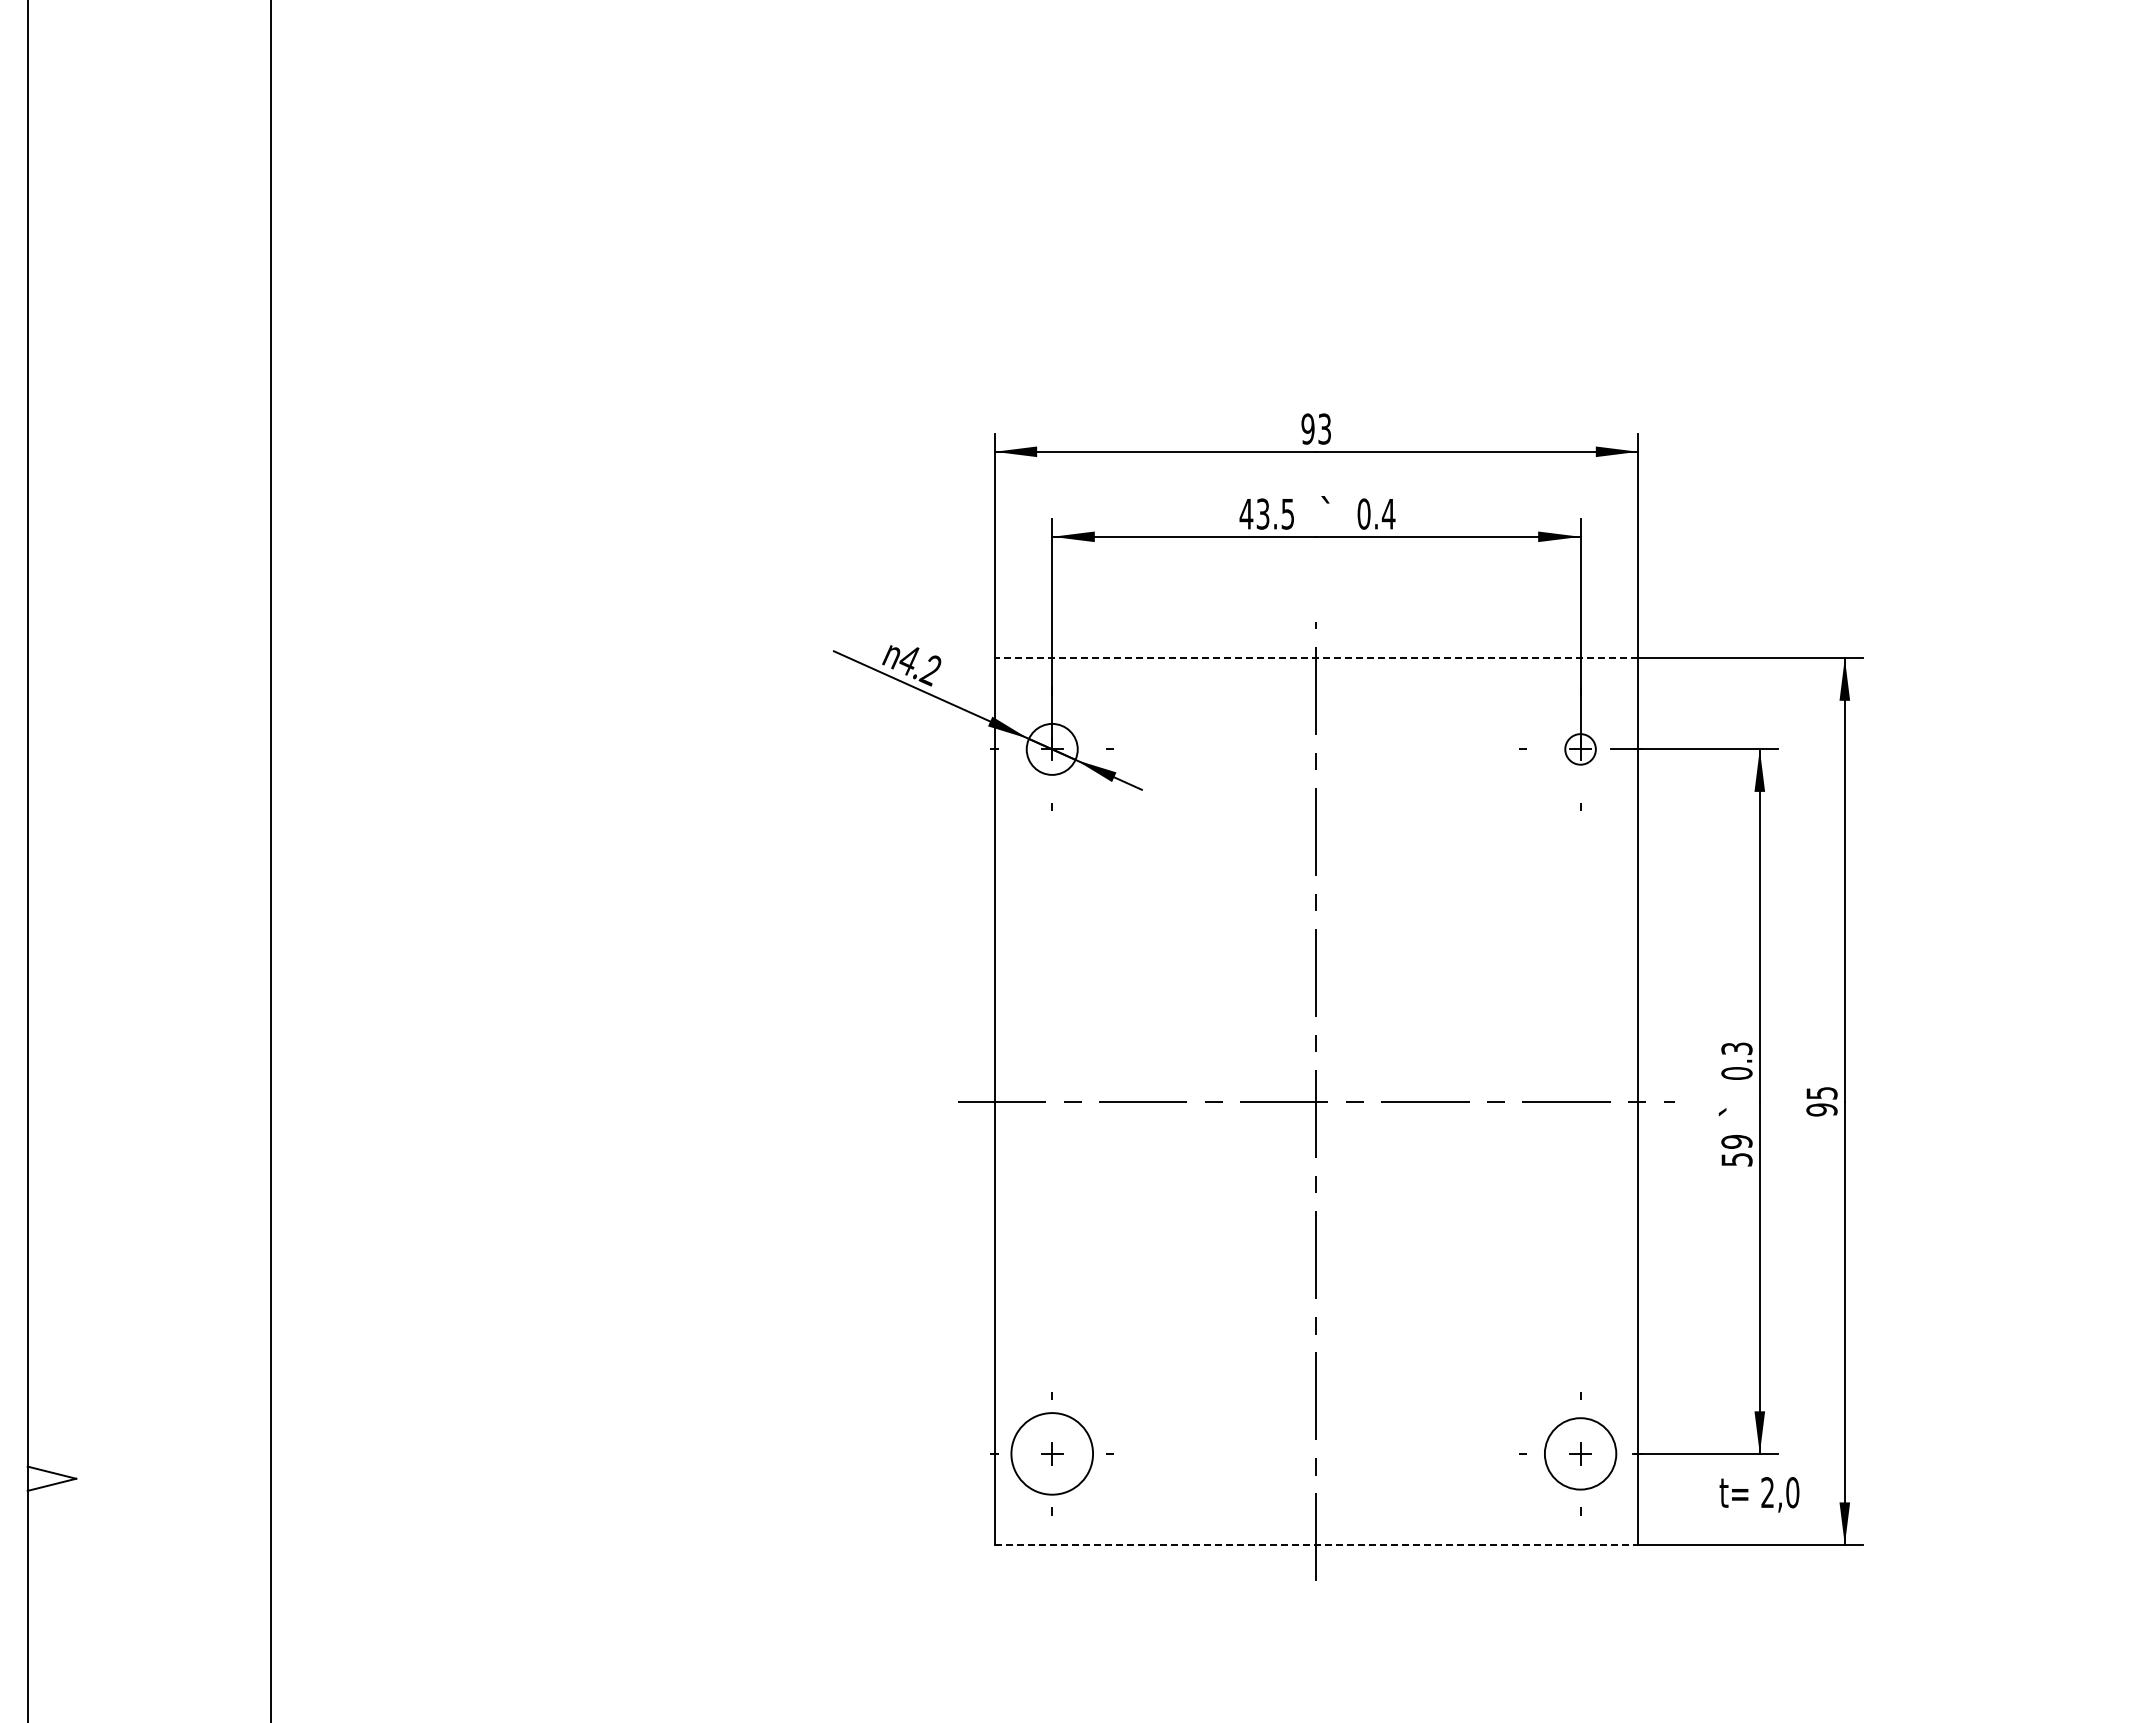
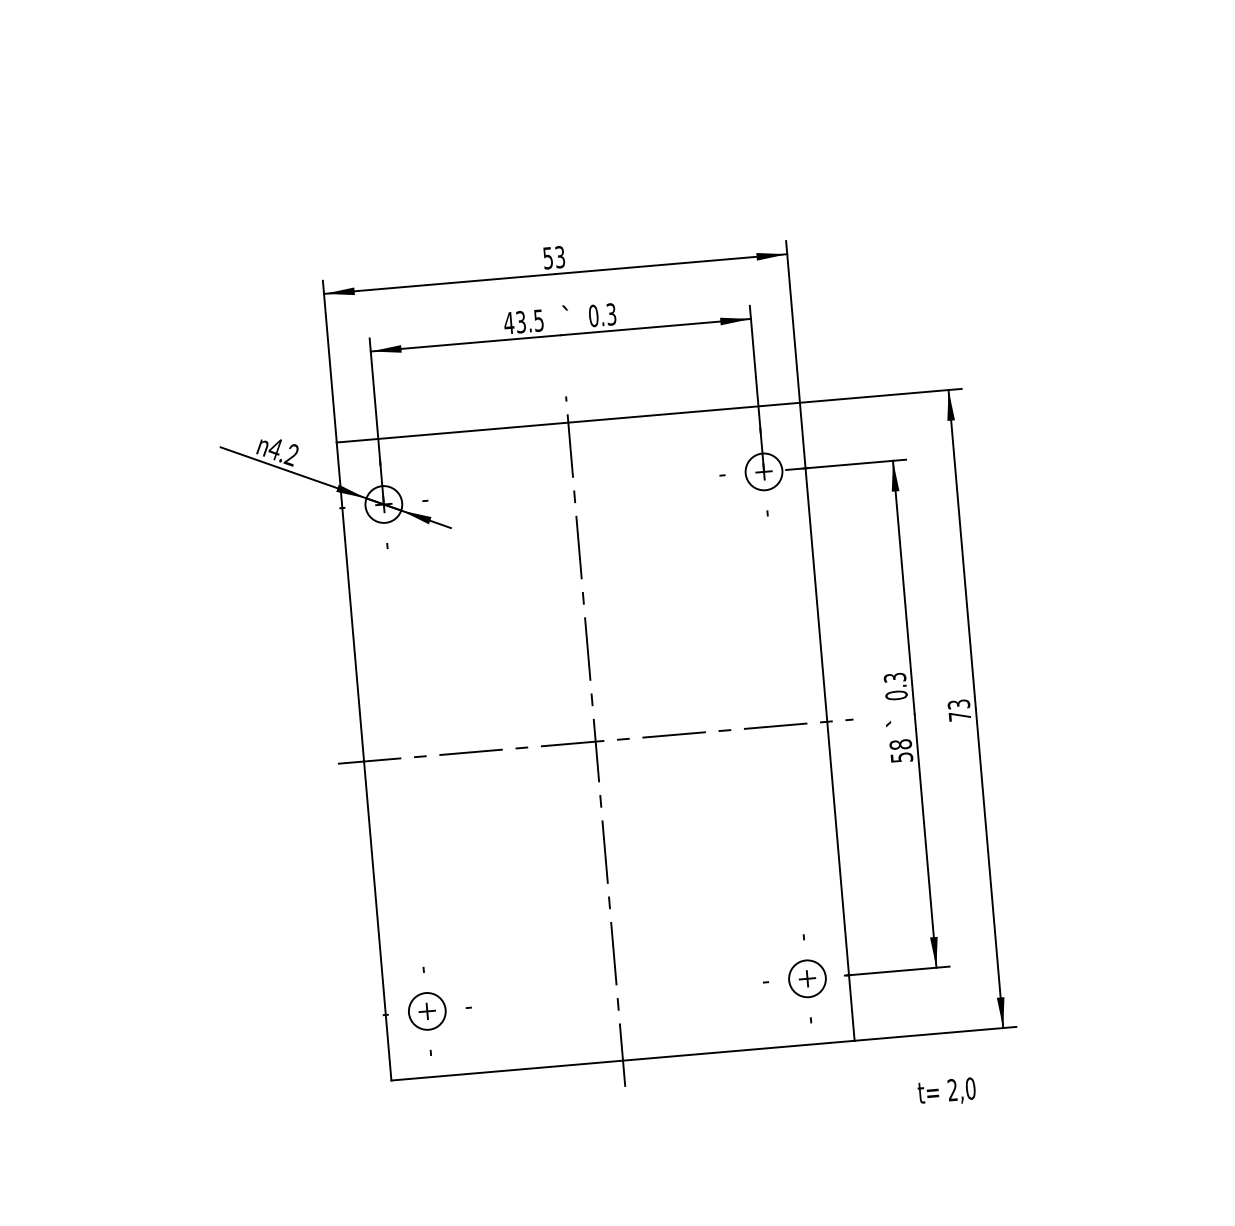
text: (1307, 428) -> (547, 257), 93 -> 53
text: (1388, 513) -> (611, 314), 0.4 -> 0.3
line: (1316, 658) -> (568, 422), dashed -> solid
circle: (1580, 748) -> (763, 471), size x1.67
text: (1821, 1101) -> (959, 710), 95 -> 73
text: (1736, 1141) -> (900, 744), 59 -> 58
circle: (1051, 1453) -> (426, 1011), size x0.62
circle: (1580, 1453) -> (807, 978), size x0.71
text: (1759, 1494) -> (946, 1091), moved
line: (1316, 1544) -> (623, 1060), dashed -> solid

